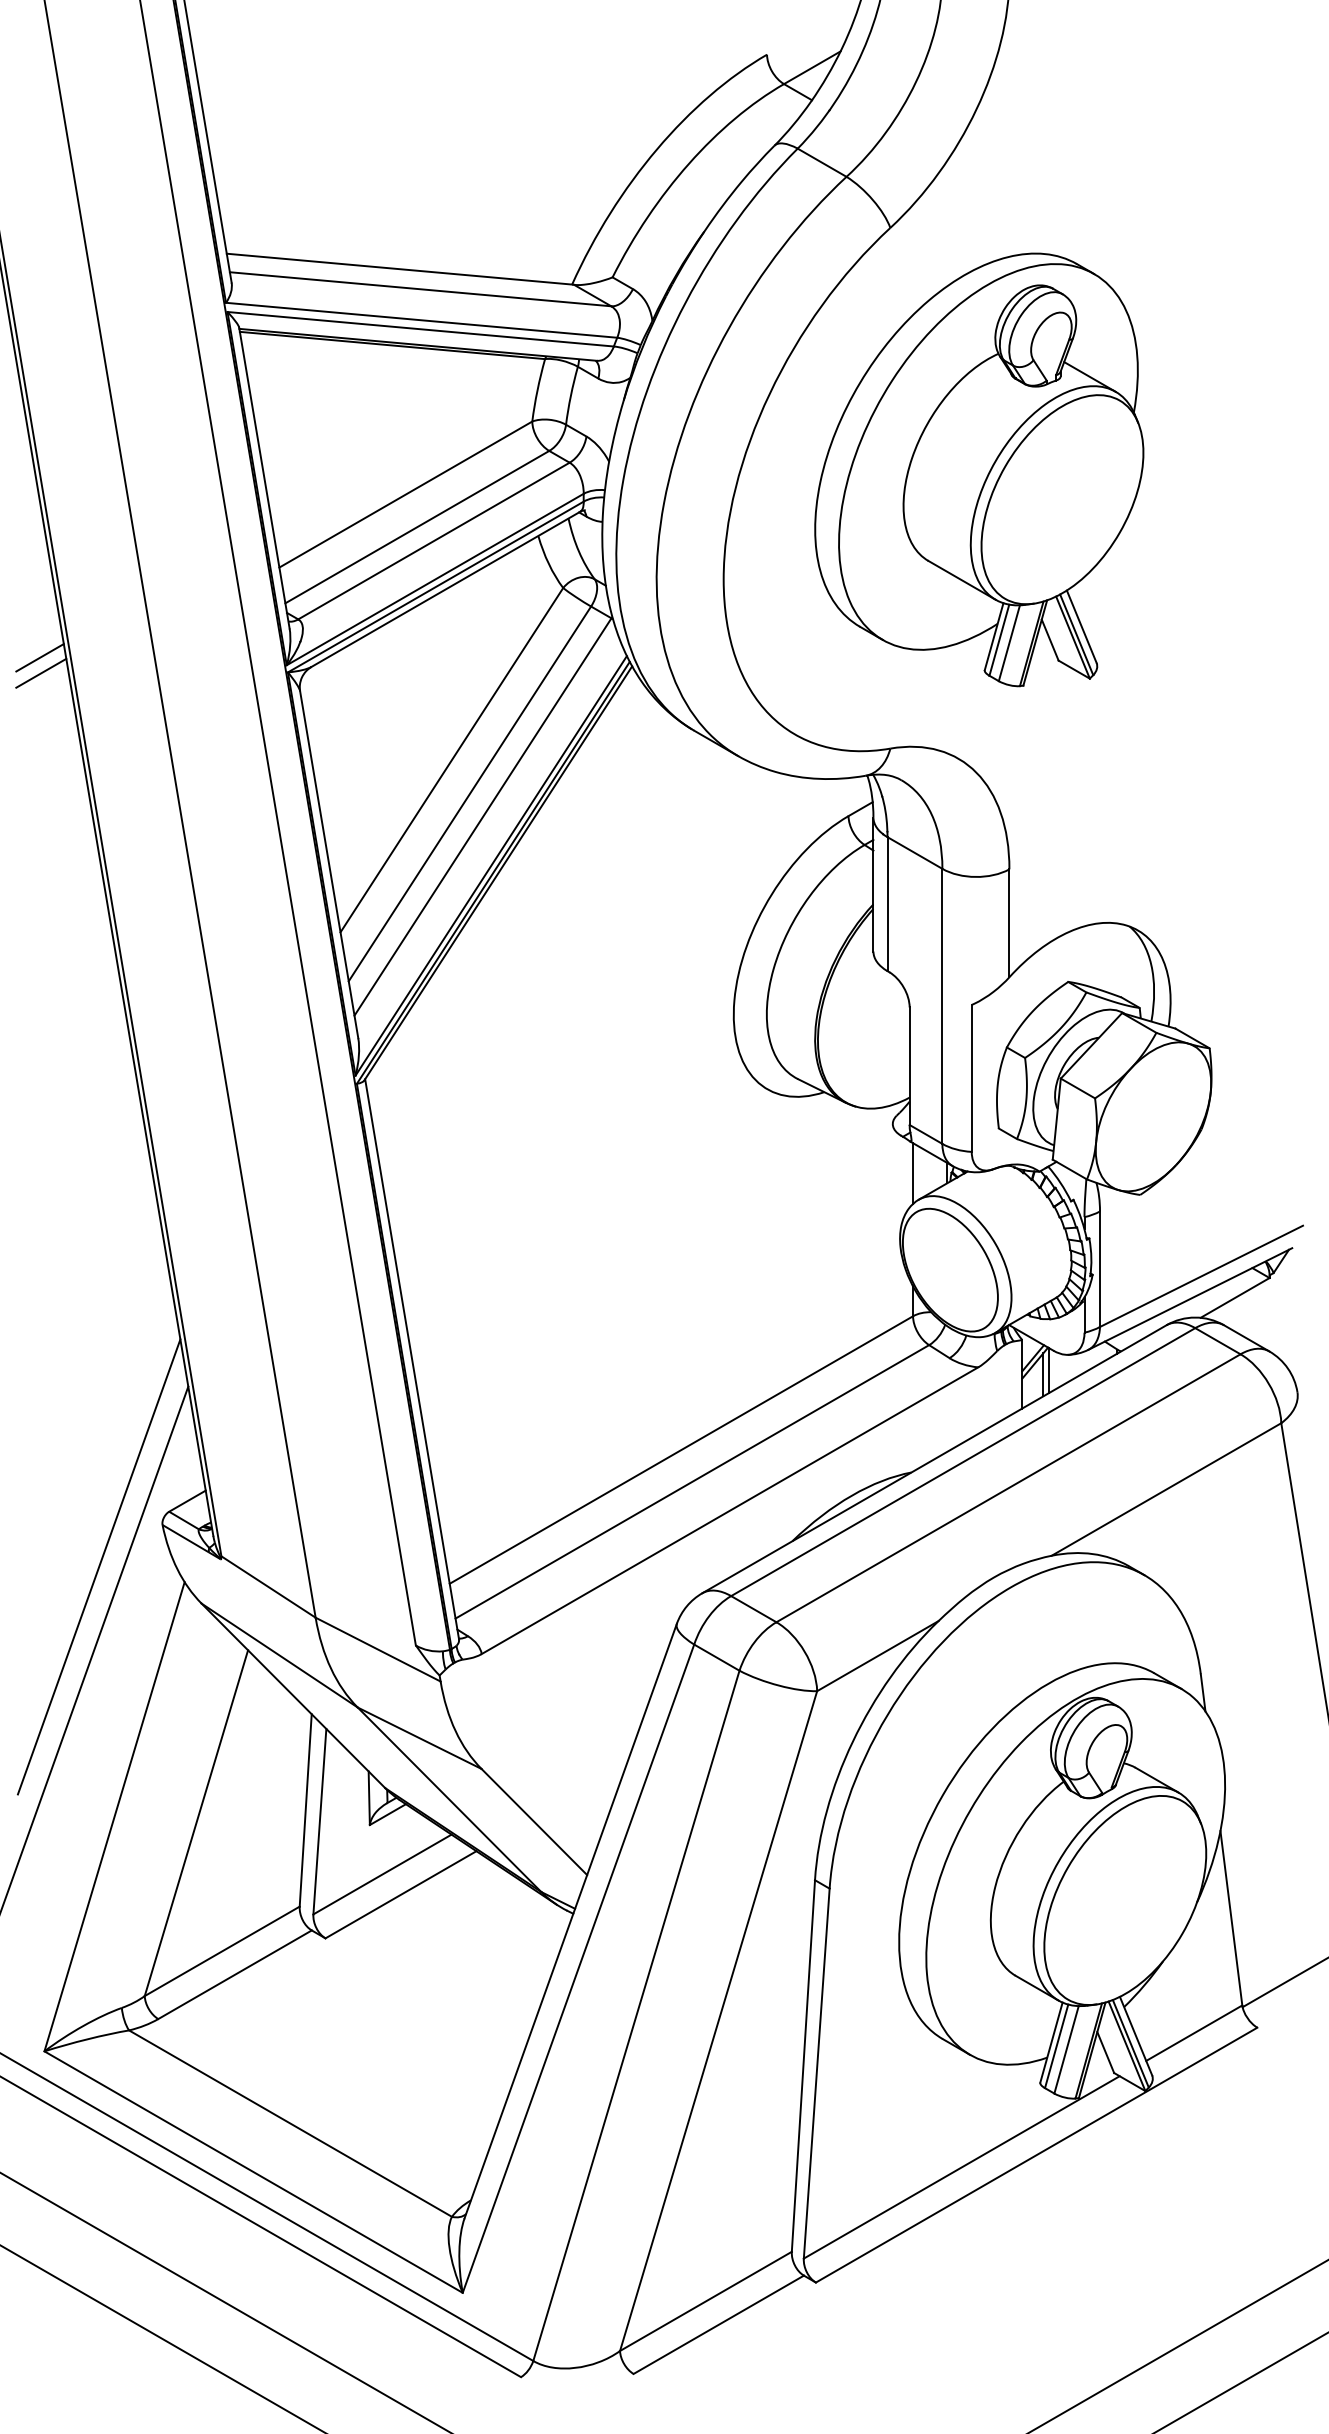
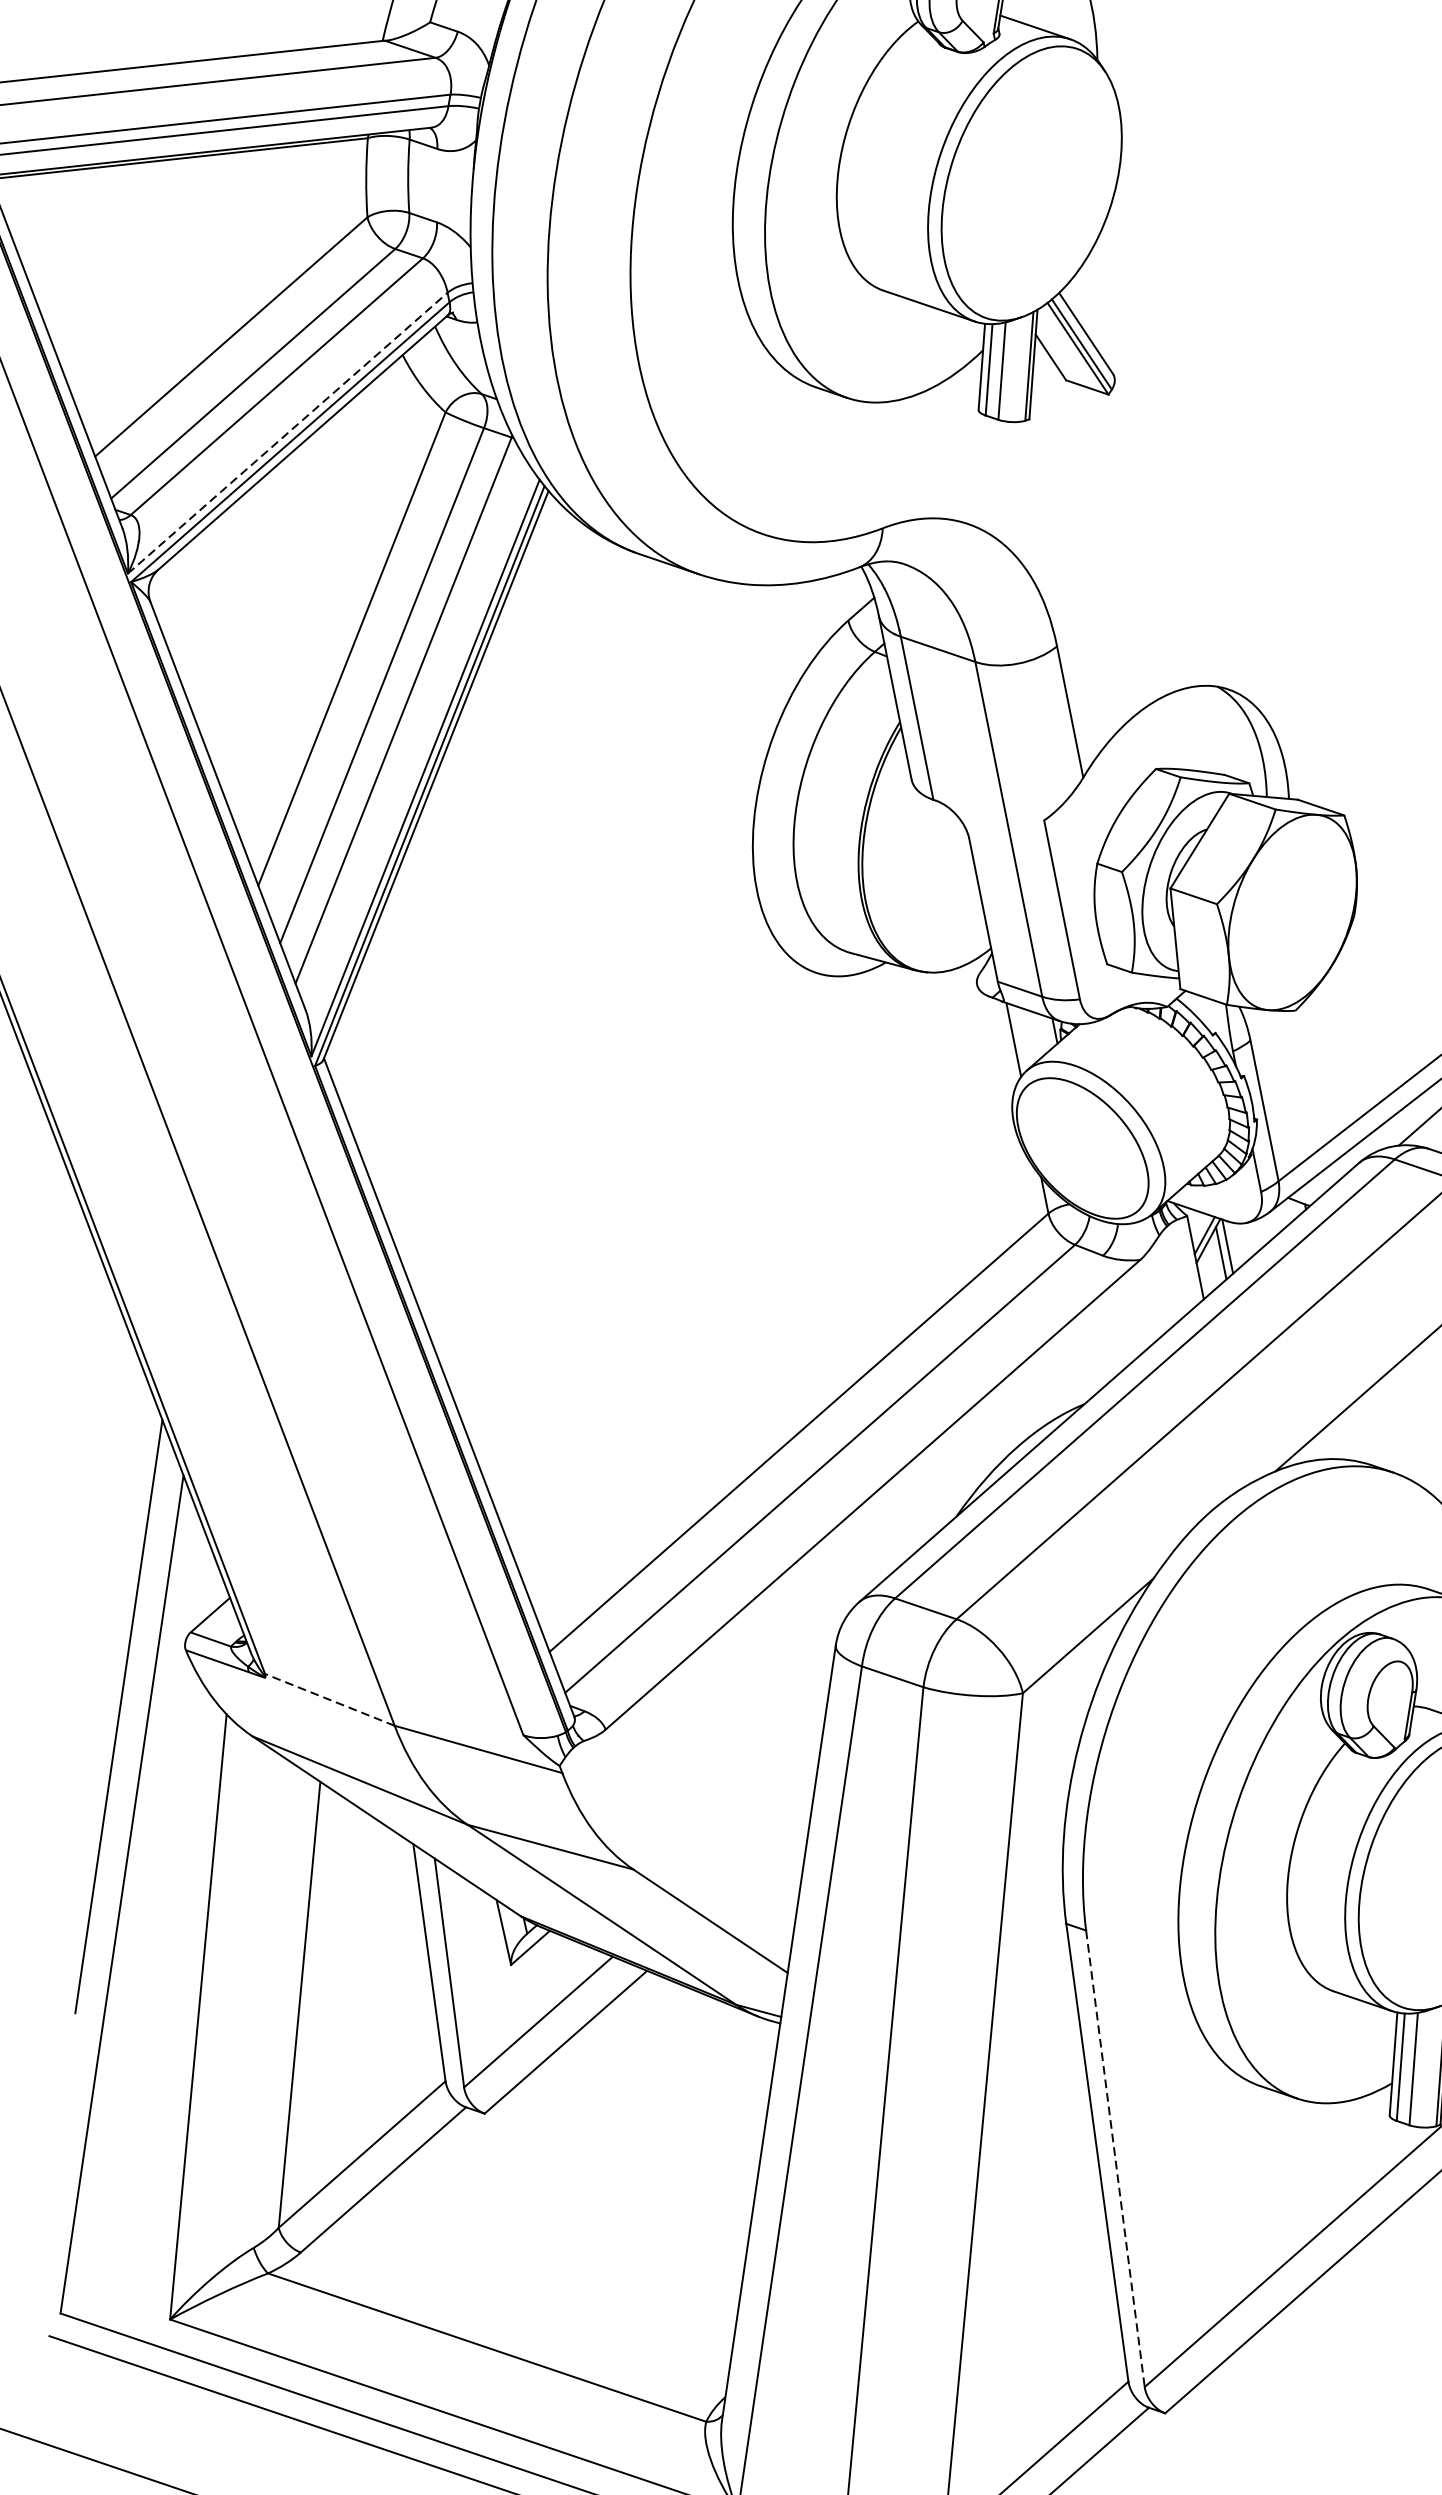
line: (435, 579) -> (288, 433), solid -> dashed
line: (268, 1586) -> (329, 1699), solid -> dashed
line: (816, 2074) -> (1115, 2159), solid -> dashed

